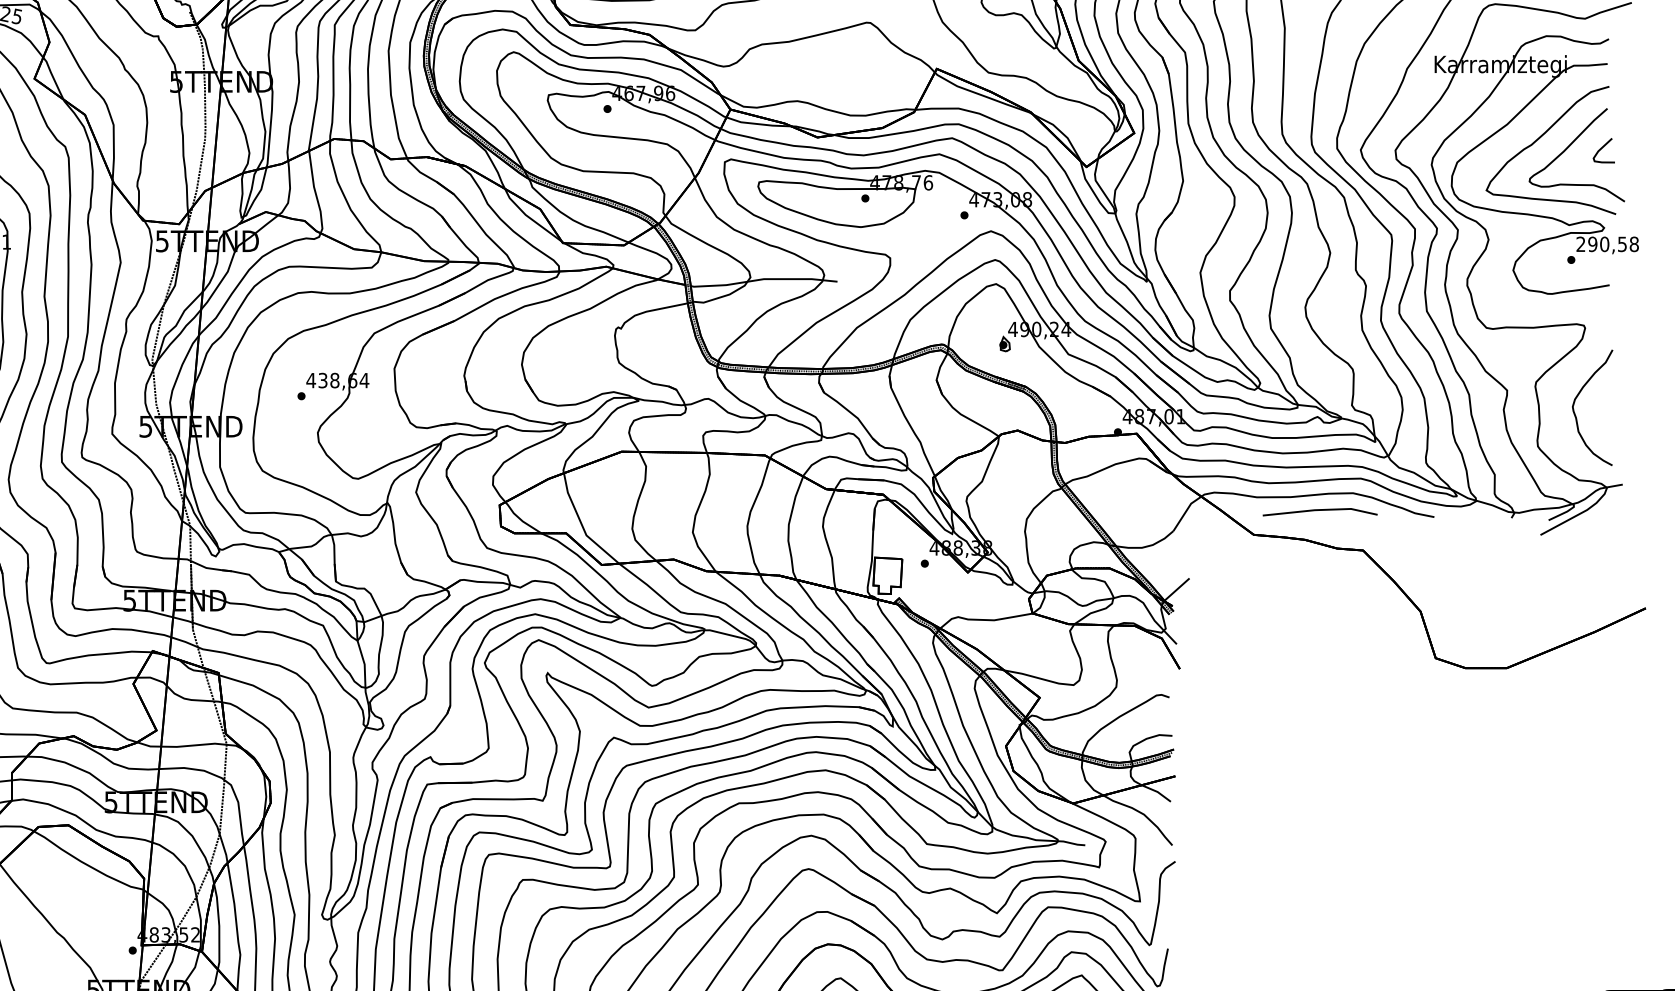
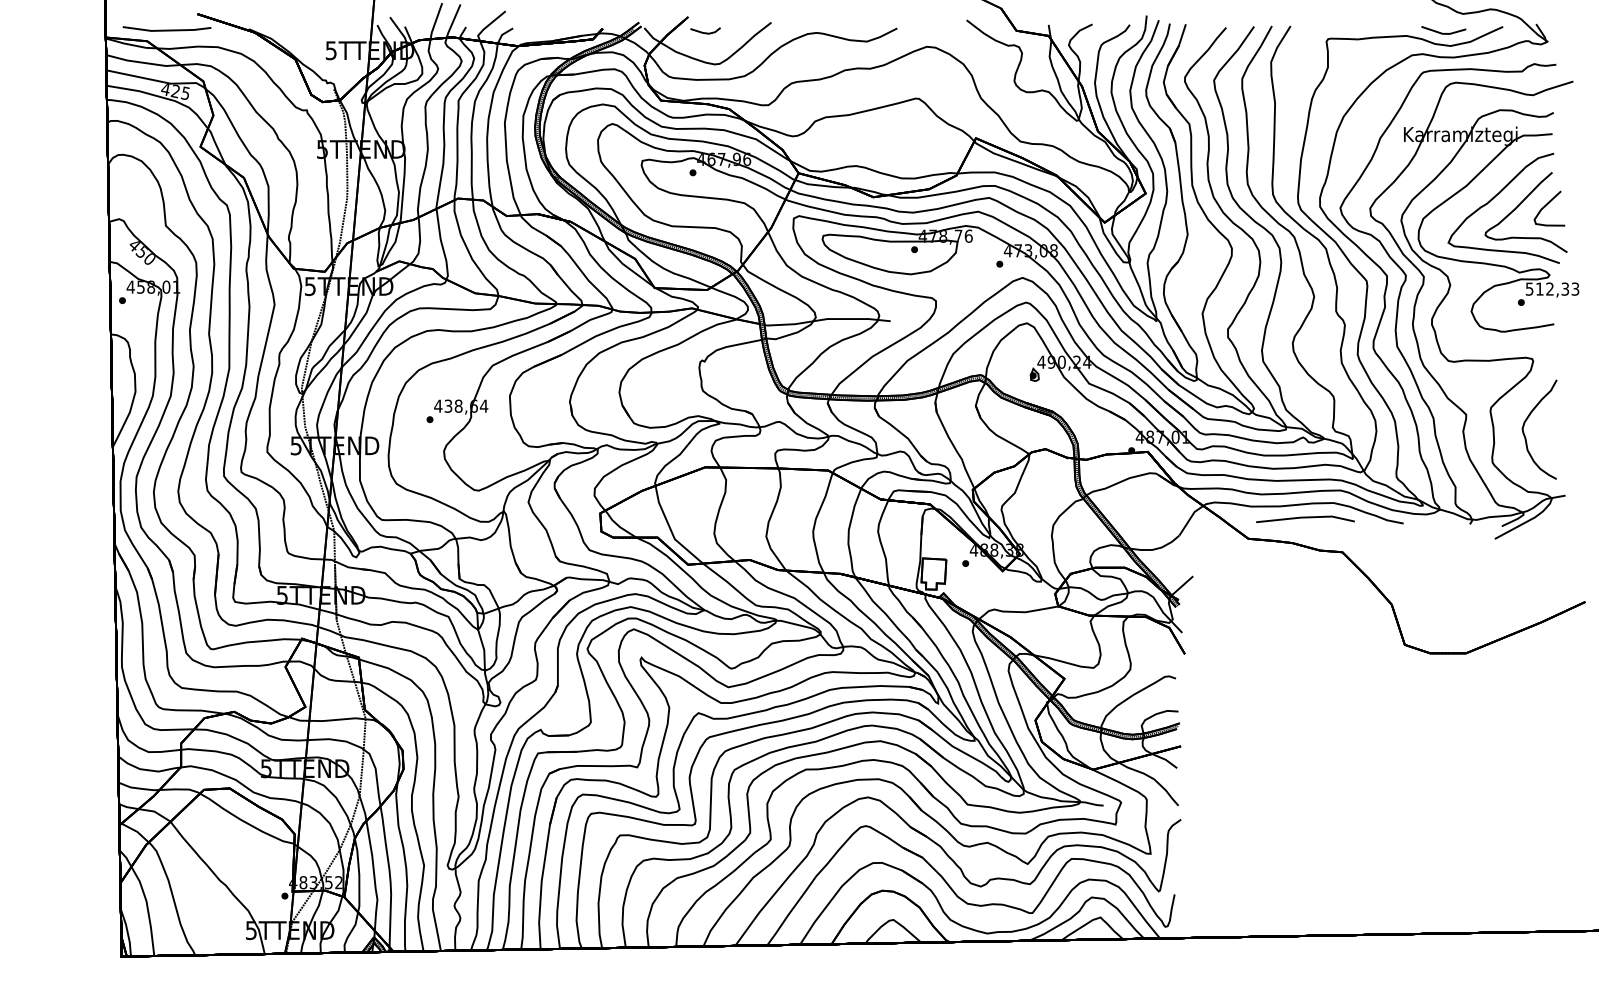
part: (1604, 150) -> (1549, 208), size x1.67
text: (1607, 243) -> (1552, 288), 290,58 -> 512,33

